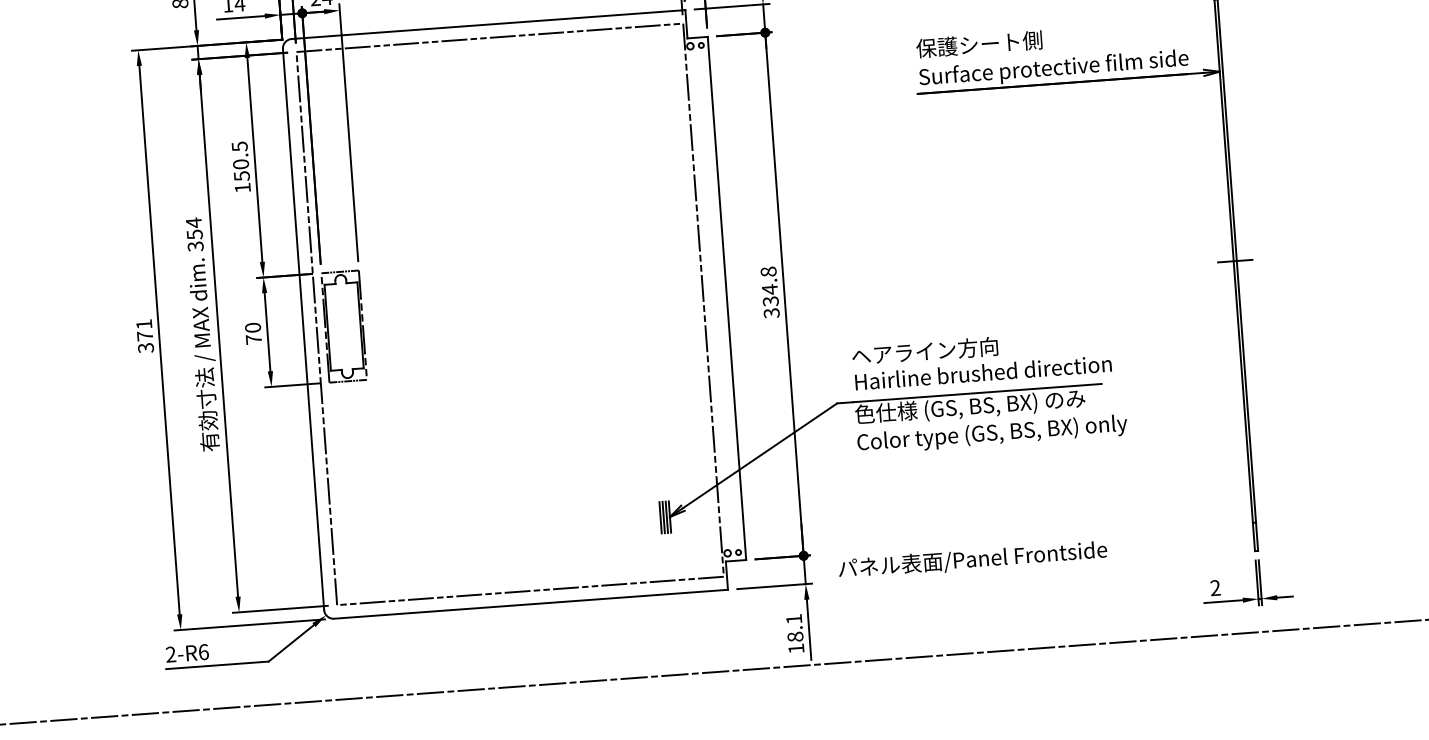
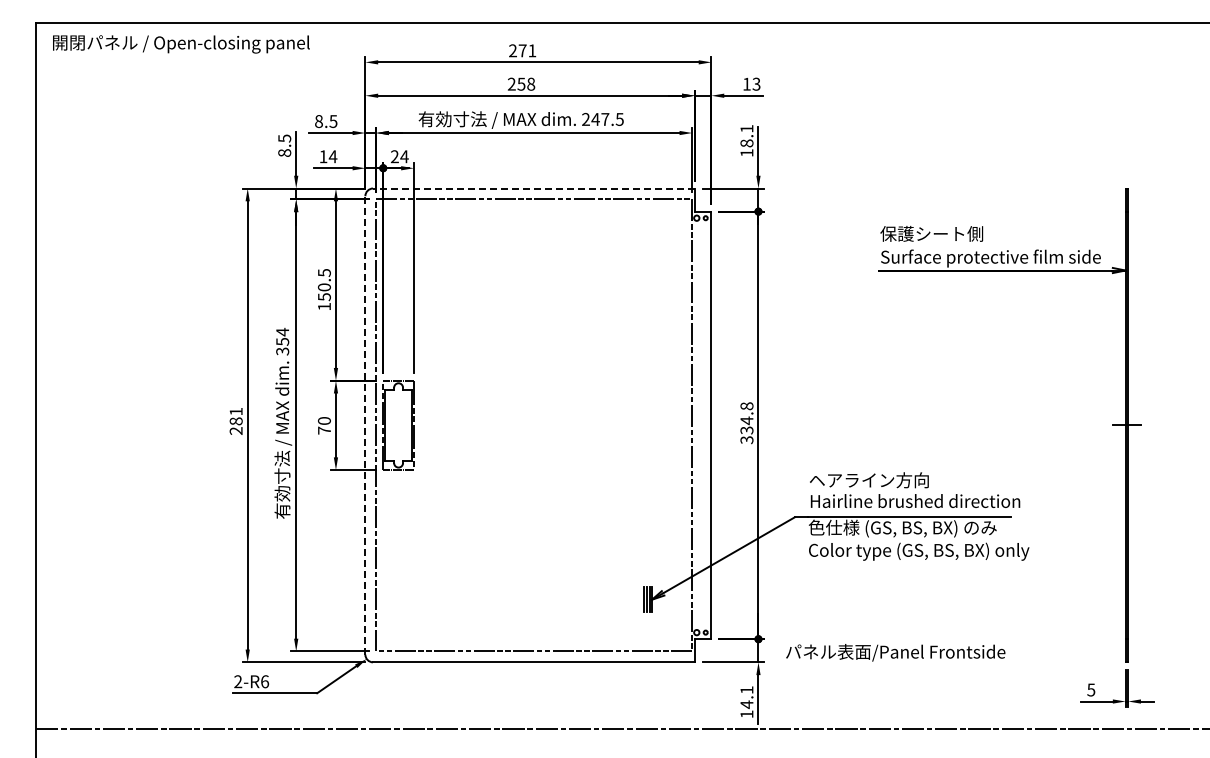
line: (487, 24) -> (533, 188), solid -> dashed
line: (303, 328) -> (365, 424), solid -> dashed
text: (144, 341) -> (235, 425), 371 -> 281
text: (1215, 587) -> (1091, 689), 2 -> 5
text: (794, 636) -> (746, 704), 18.1 -> 14.1

